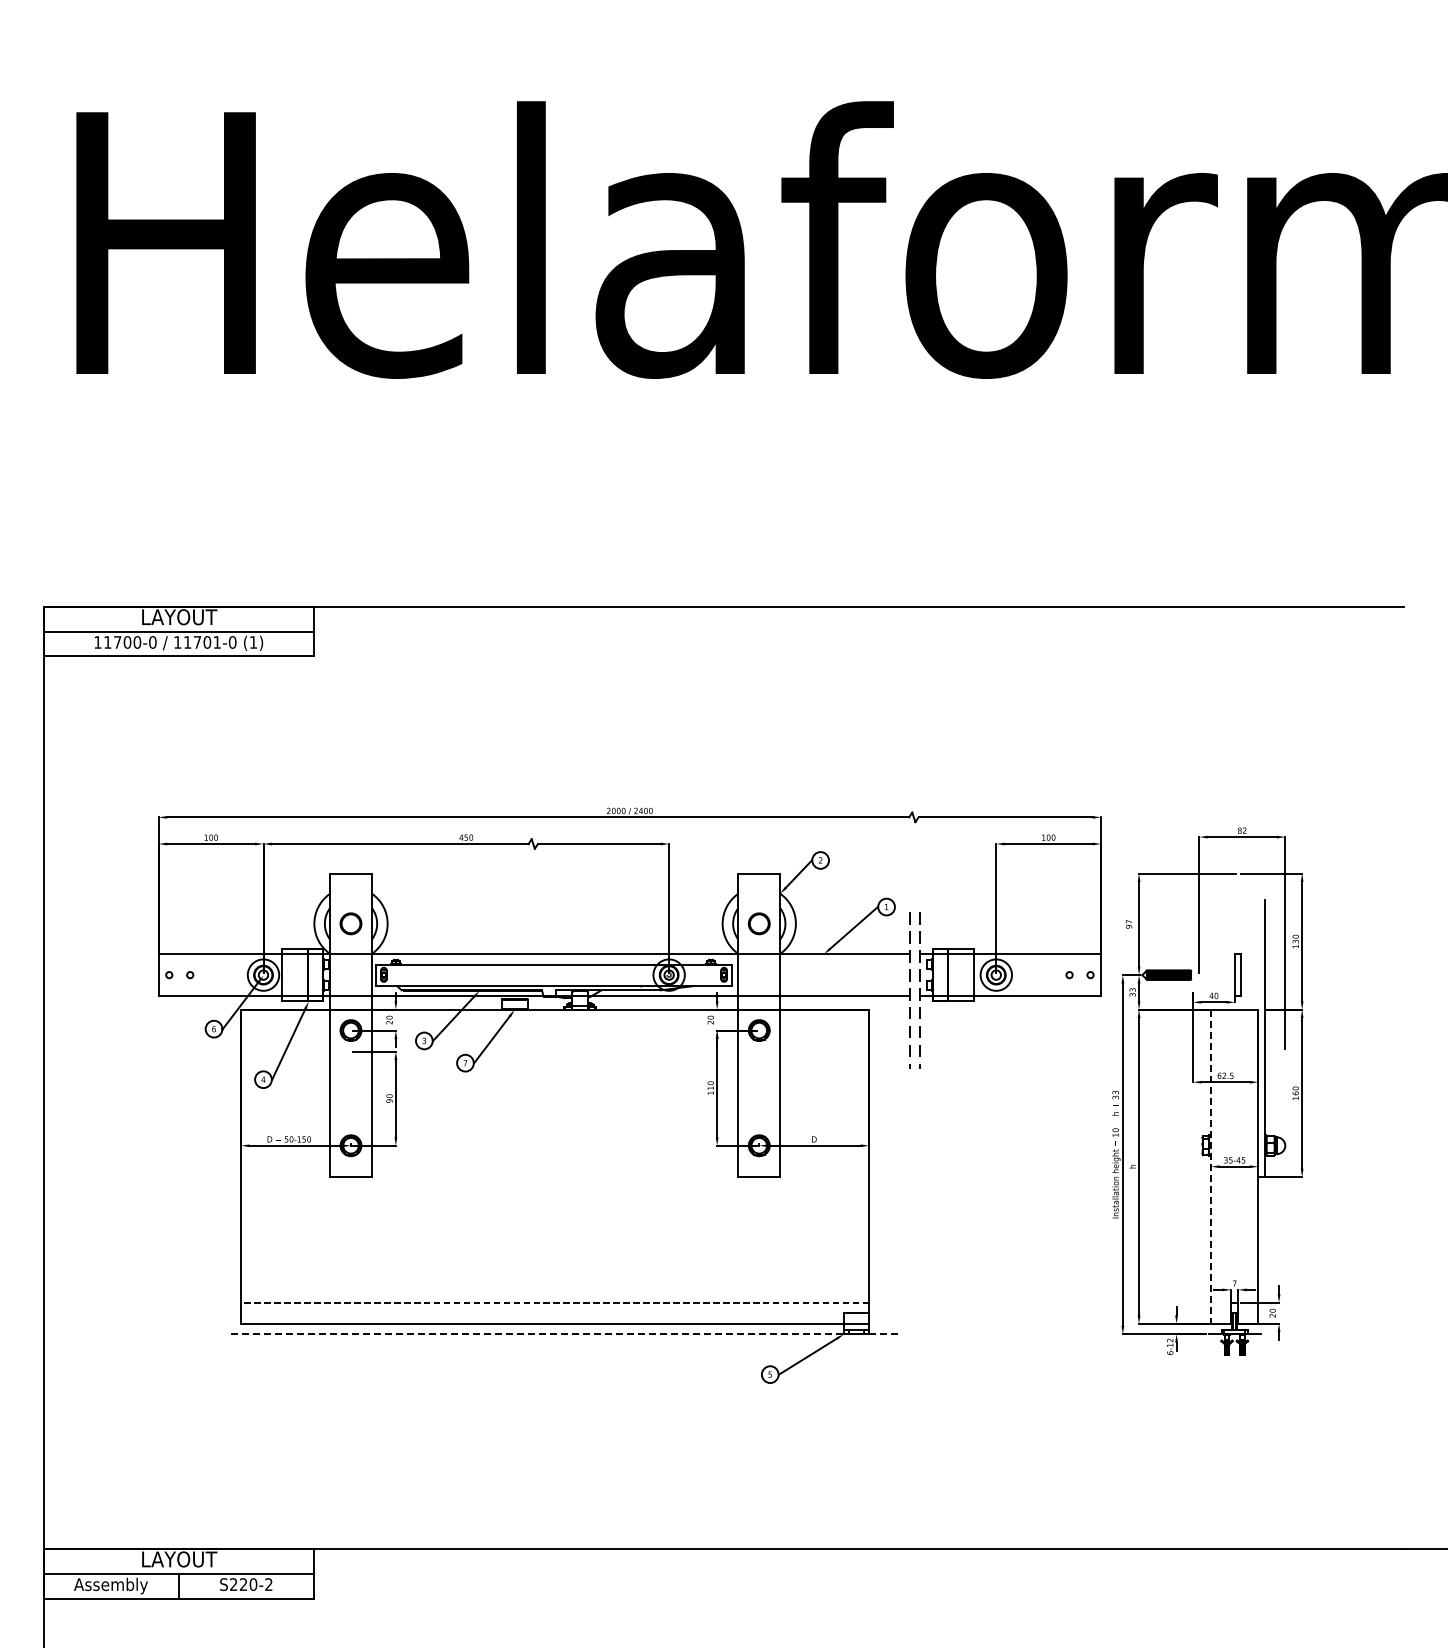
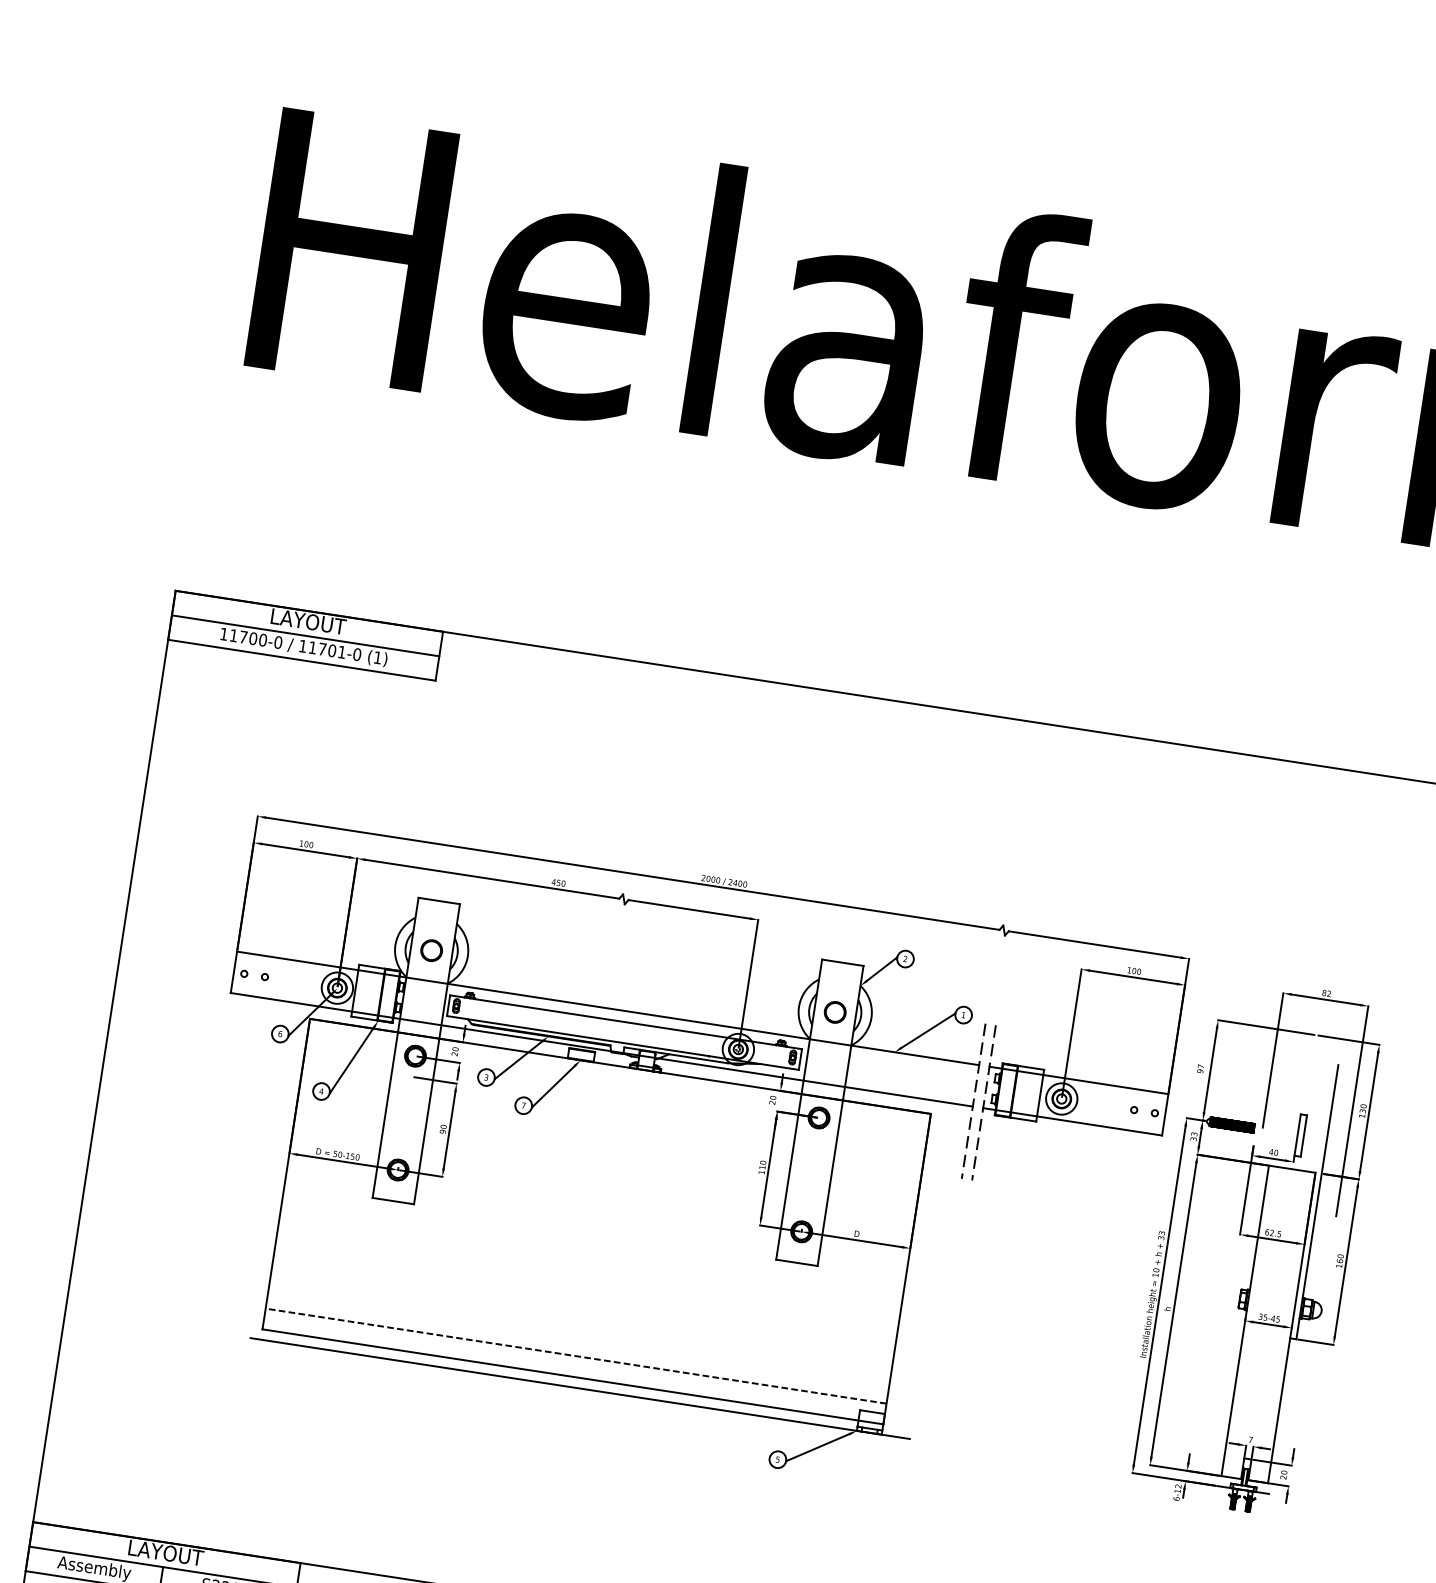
line: (1211, 1167) -> (1245, 1321), dashed -> solid
line: (564, 1334) -> (580, 1388), dashed -> solid

